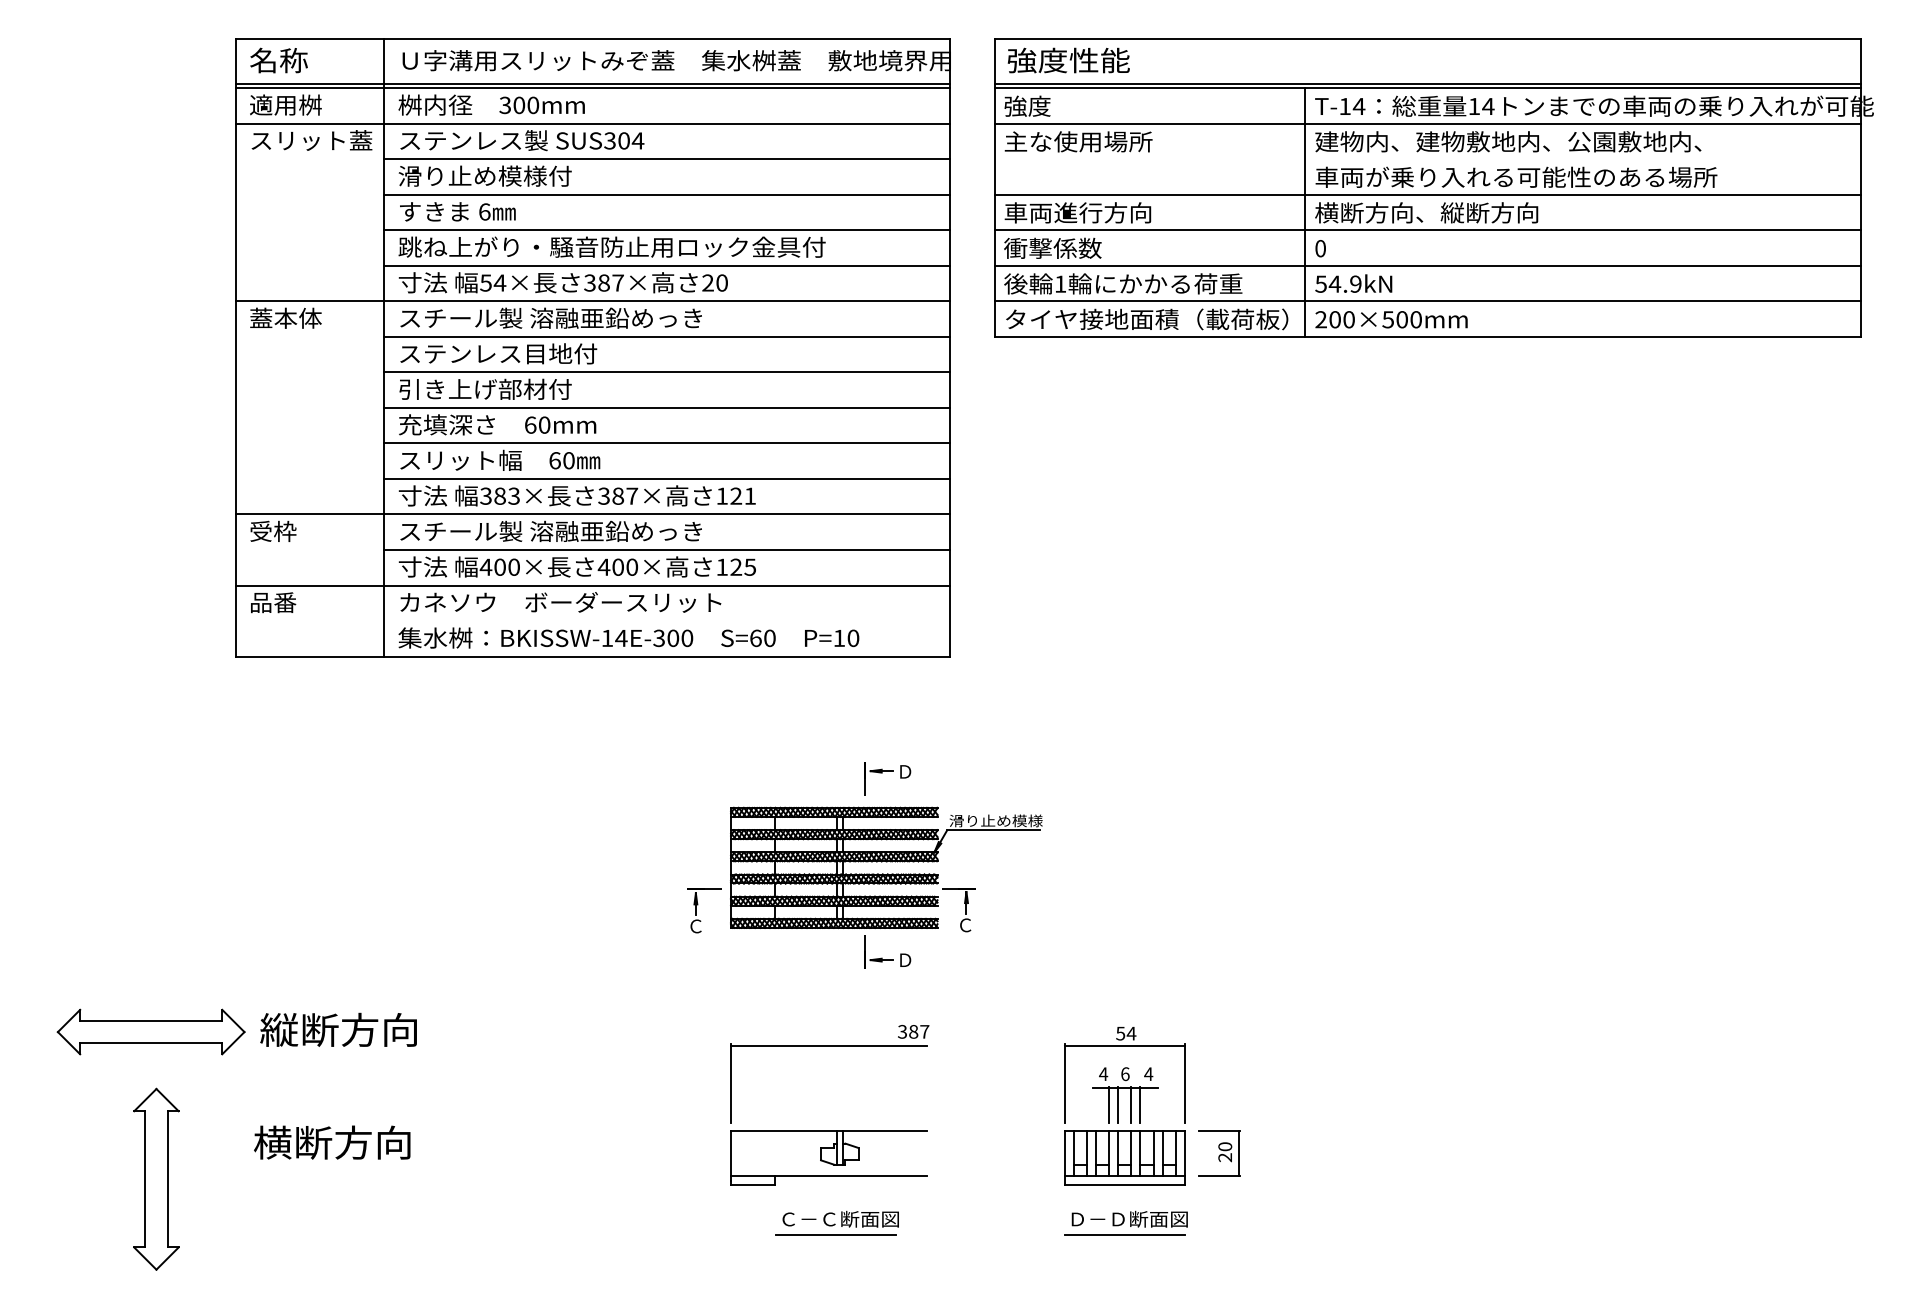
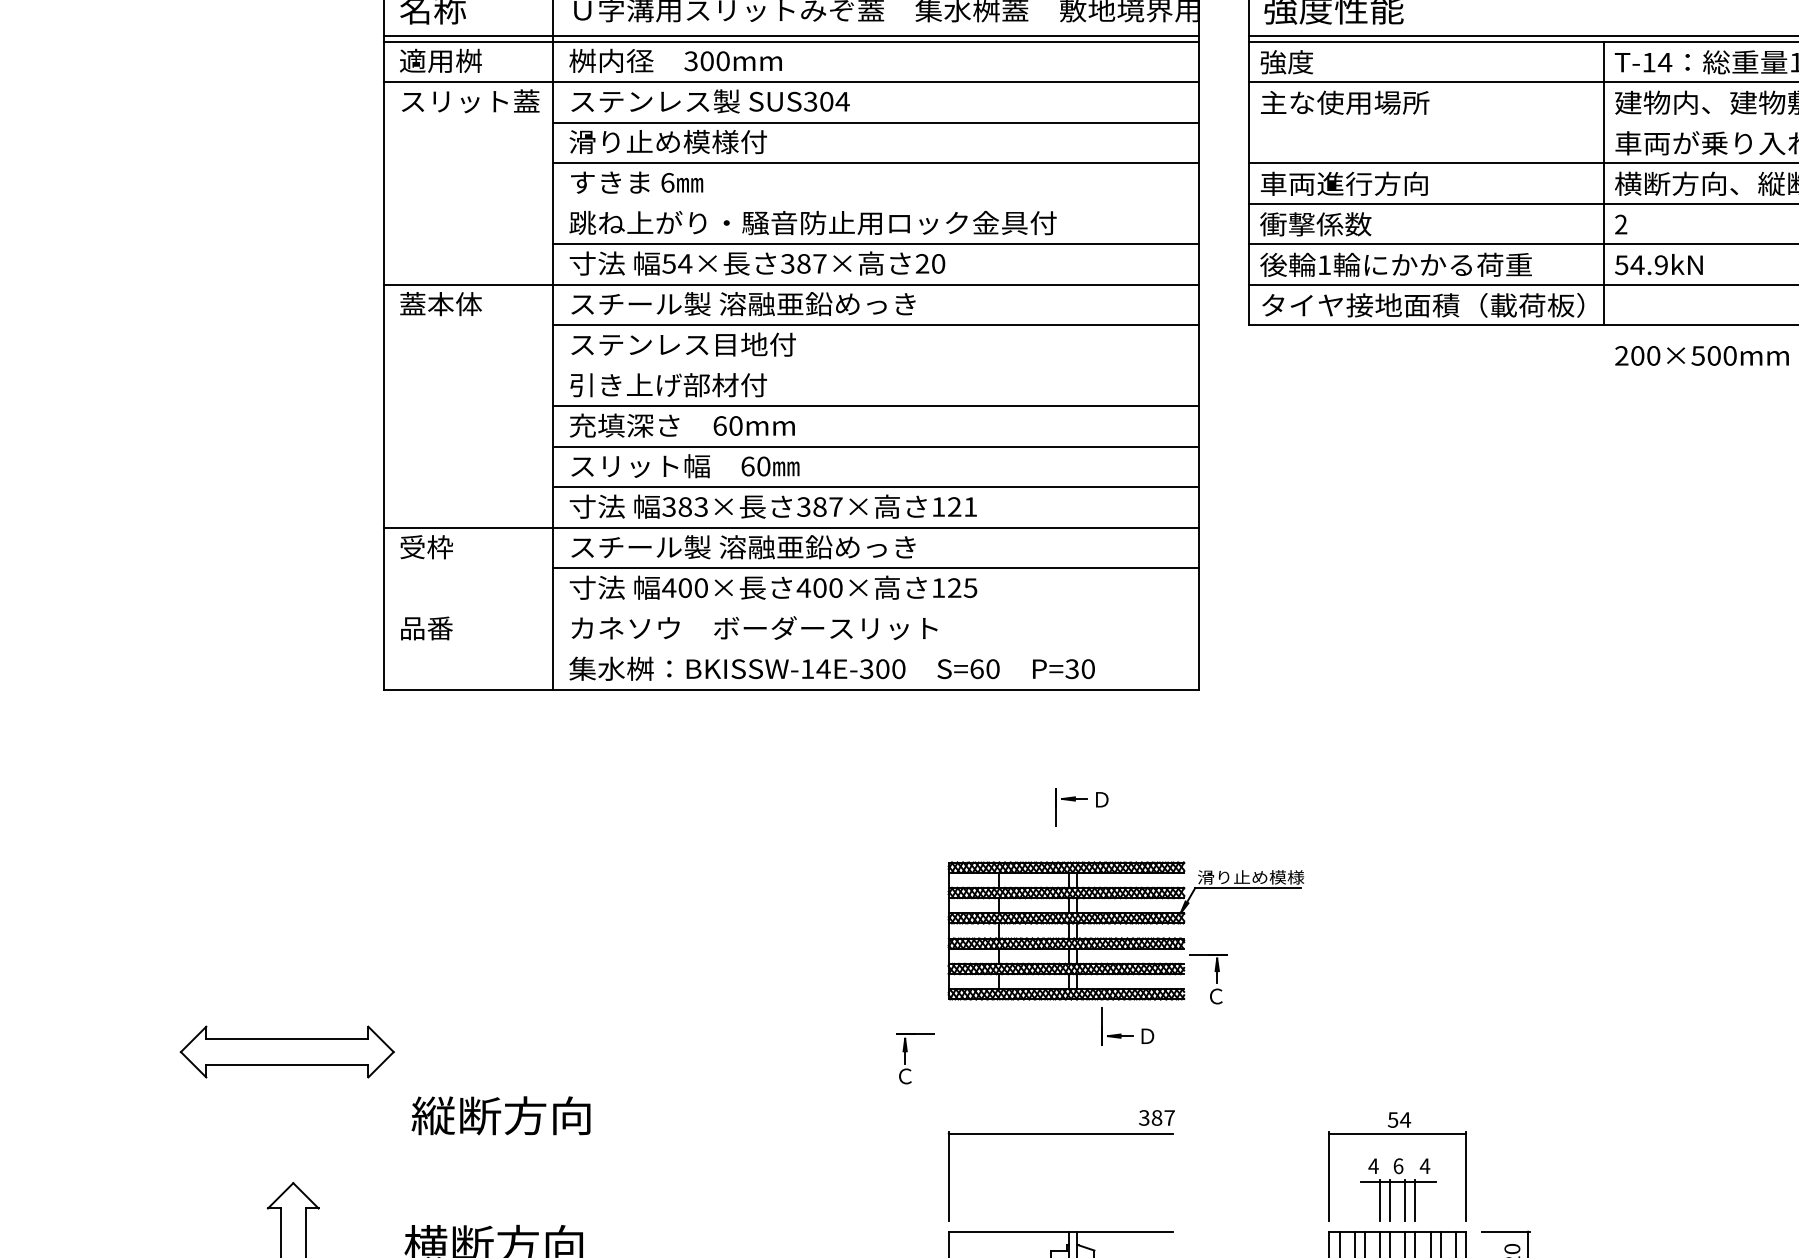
line: (667, 230) -> (876, 203), removed
text: (1320, 248) -> (1621, 224), 0 -> 2
text: (1391, 319) -> (1702, 355), moved
line: (667, 372) -> (876, 365), removed
line: (592, 585) -> (790, 608), removed
text: (838, 638) -> (1071, 669), P=10 -> P=30
part: (887, 771) -> (1081, 799), moved
part: (696, 910) -> (905, 1058), moved
part: (150, 1031) -> (286, 1051), moved

